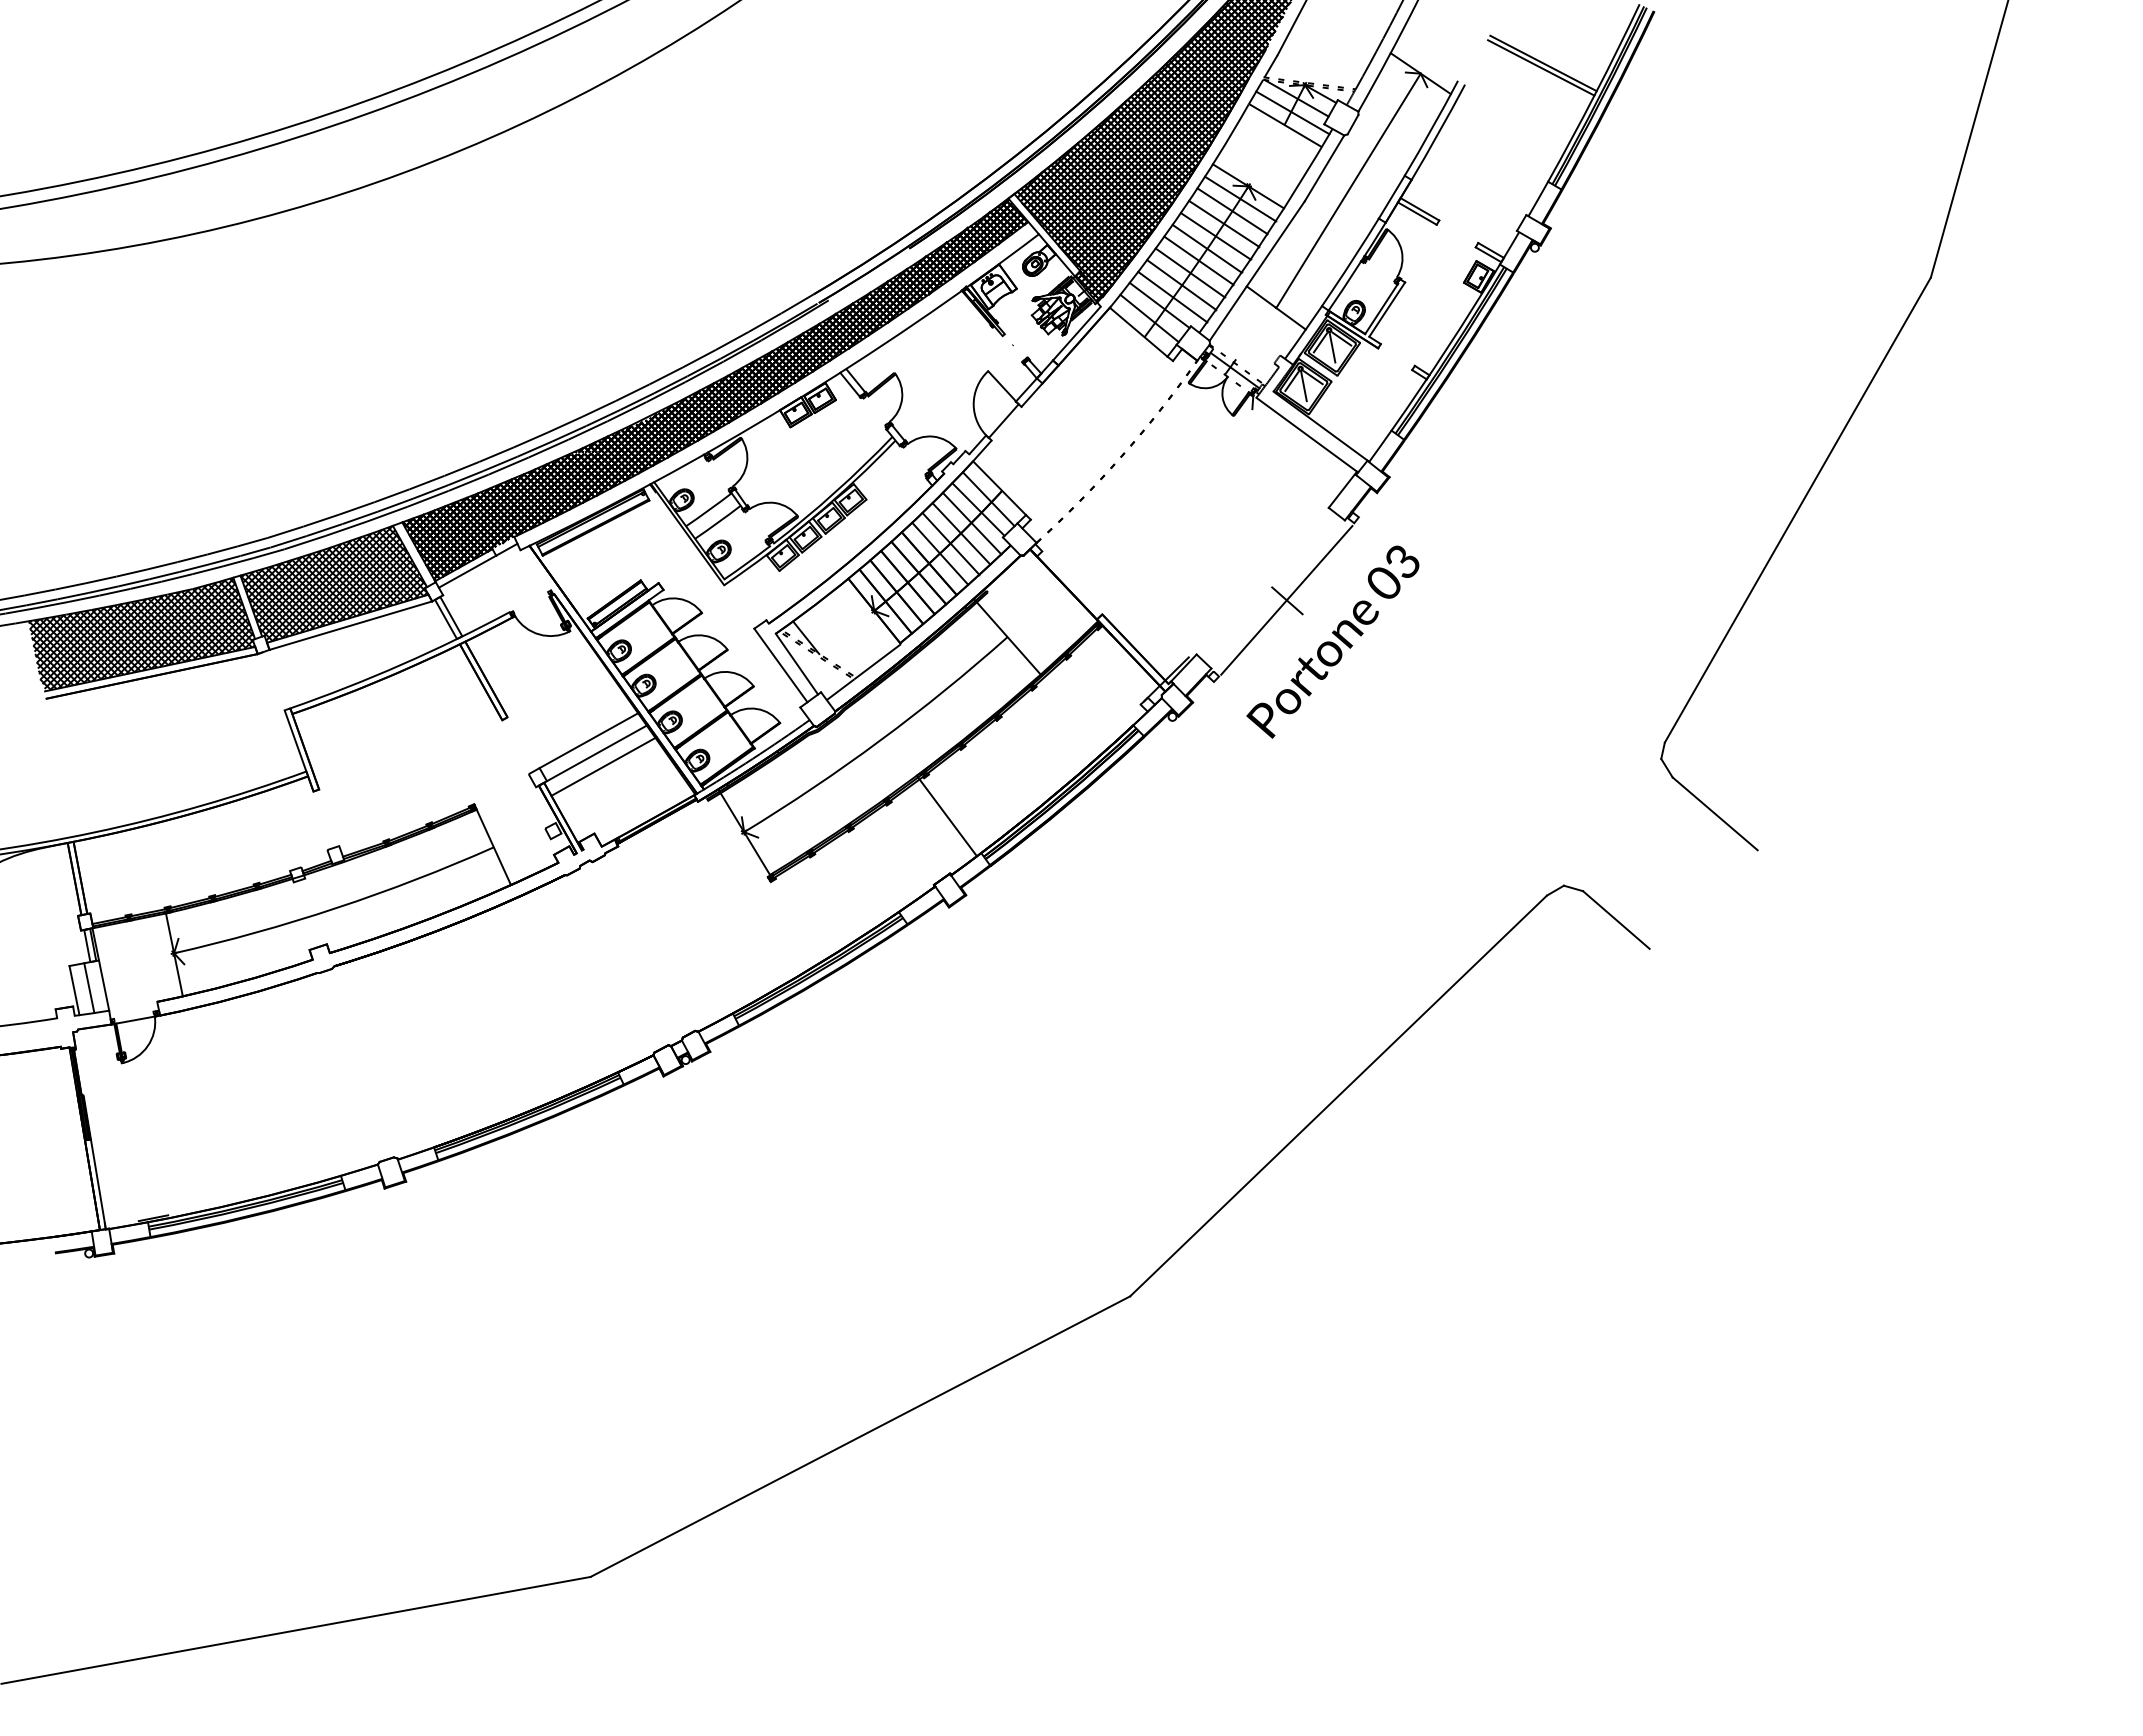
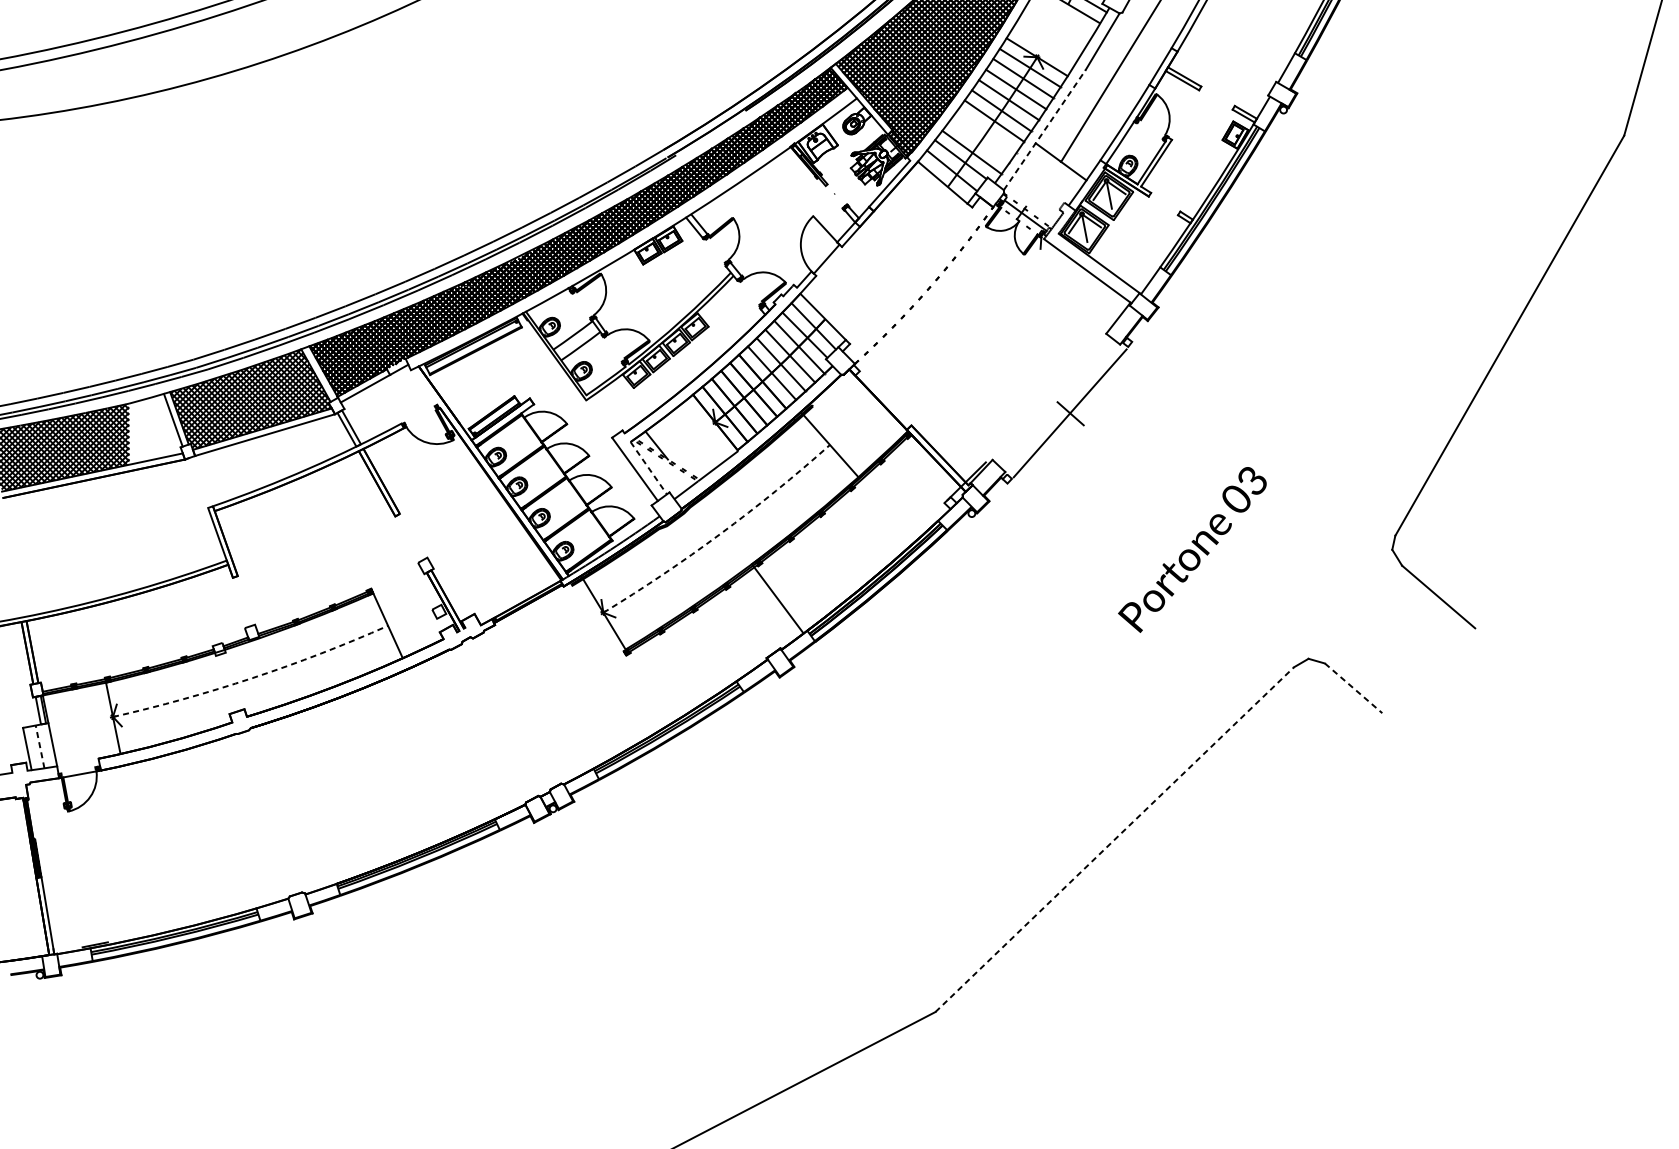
line: (1257, 270) -> (1044, 129), solid -> dashed
line: (1189, 272) -> (986, 131), removed
line: (1181, 284) -> (979, 141), removed
hatch: (223, 618) -> (155, 428), removed
text: (1332, 641) -> (1192, 549), moved
line: (797, 664) -> (649, 468), solid -> dashed
line: (589, 740) -> (470, 533), removed
arc: (880, 740) -> (720, 533), solid -> dashed
line: (596, 752) -> (476, 544), removed
line: (603, 766) -> (482, 556), removed
arc: (336, 908) -> (252, 678), solid -> dashed
line: (1616, 920) -> (1353, 688), solid -> dashed
line: (89, 987) -> (40, 746), solid -> dashed
line: (1338, 1095) -> (1114, 839), solid -> dashed

